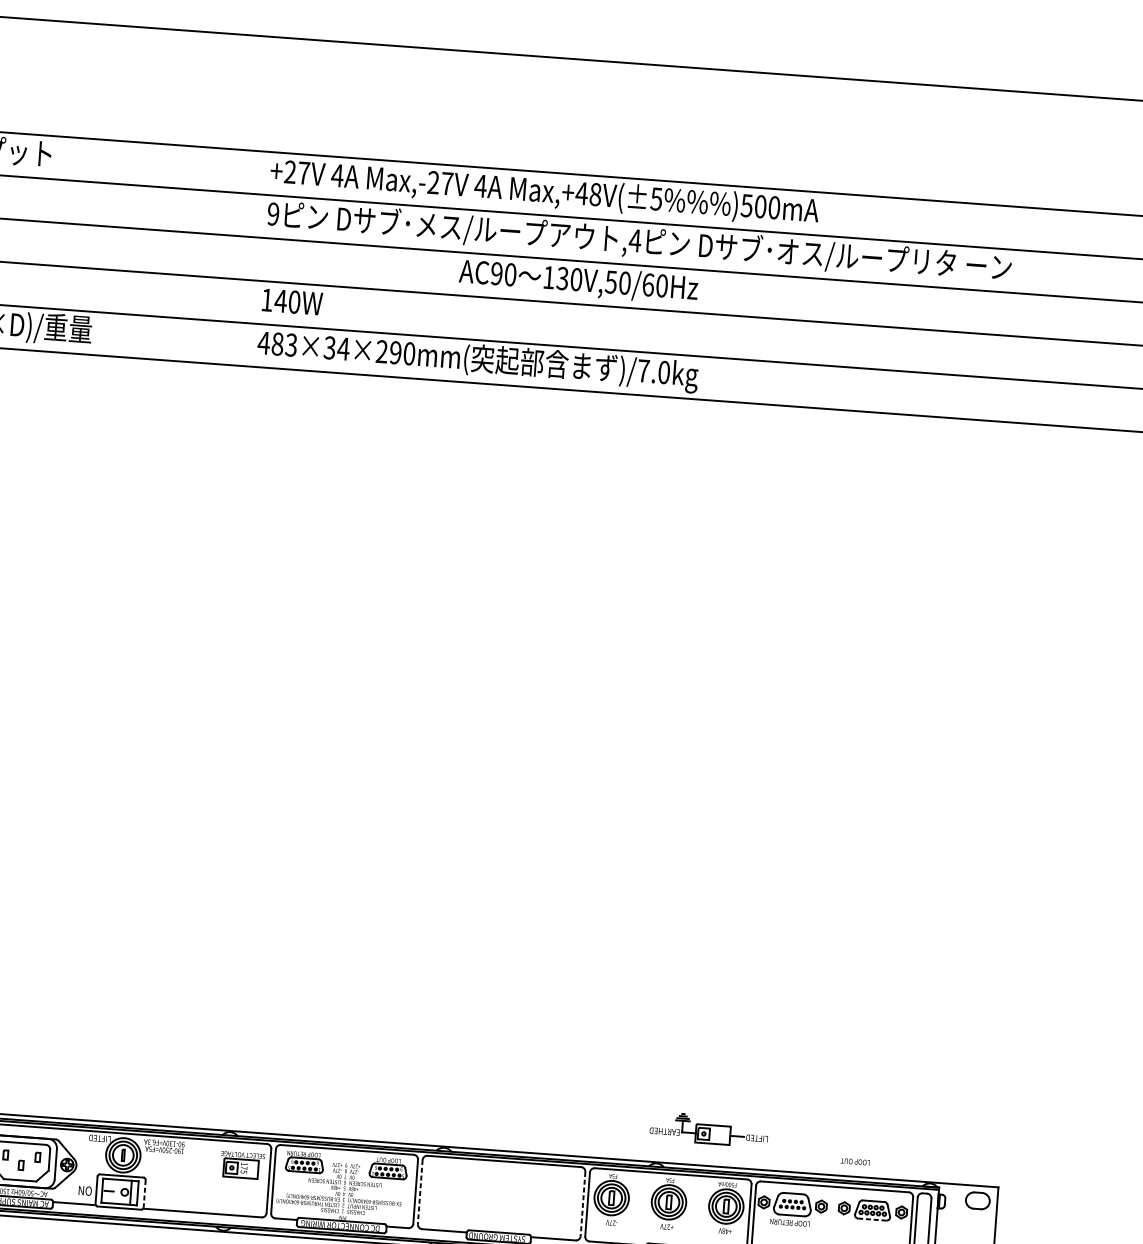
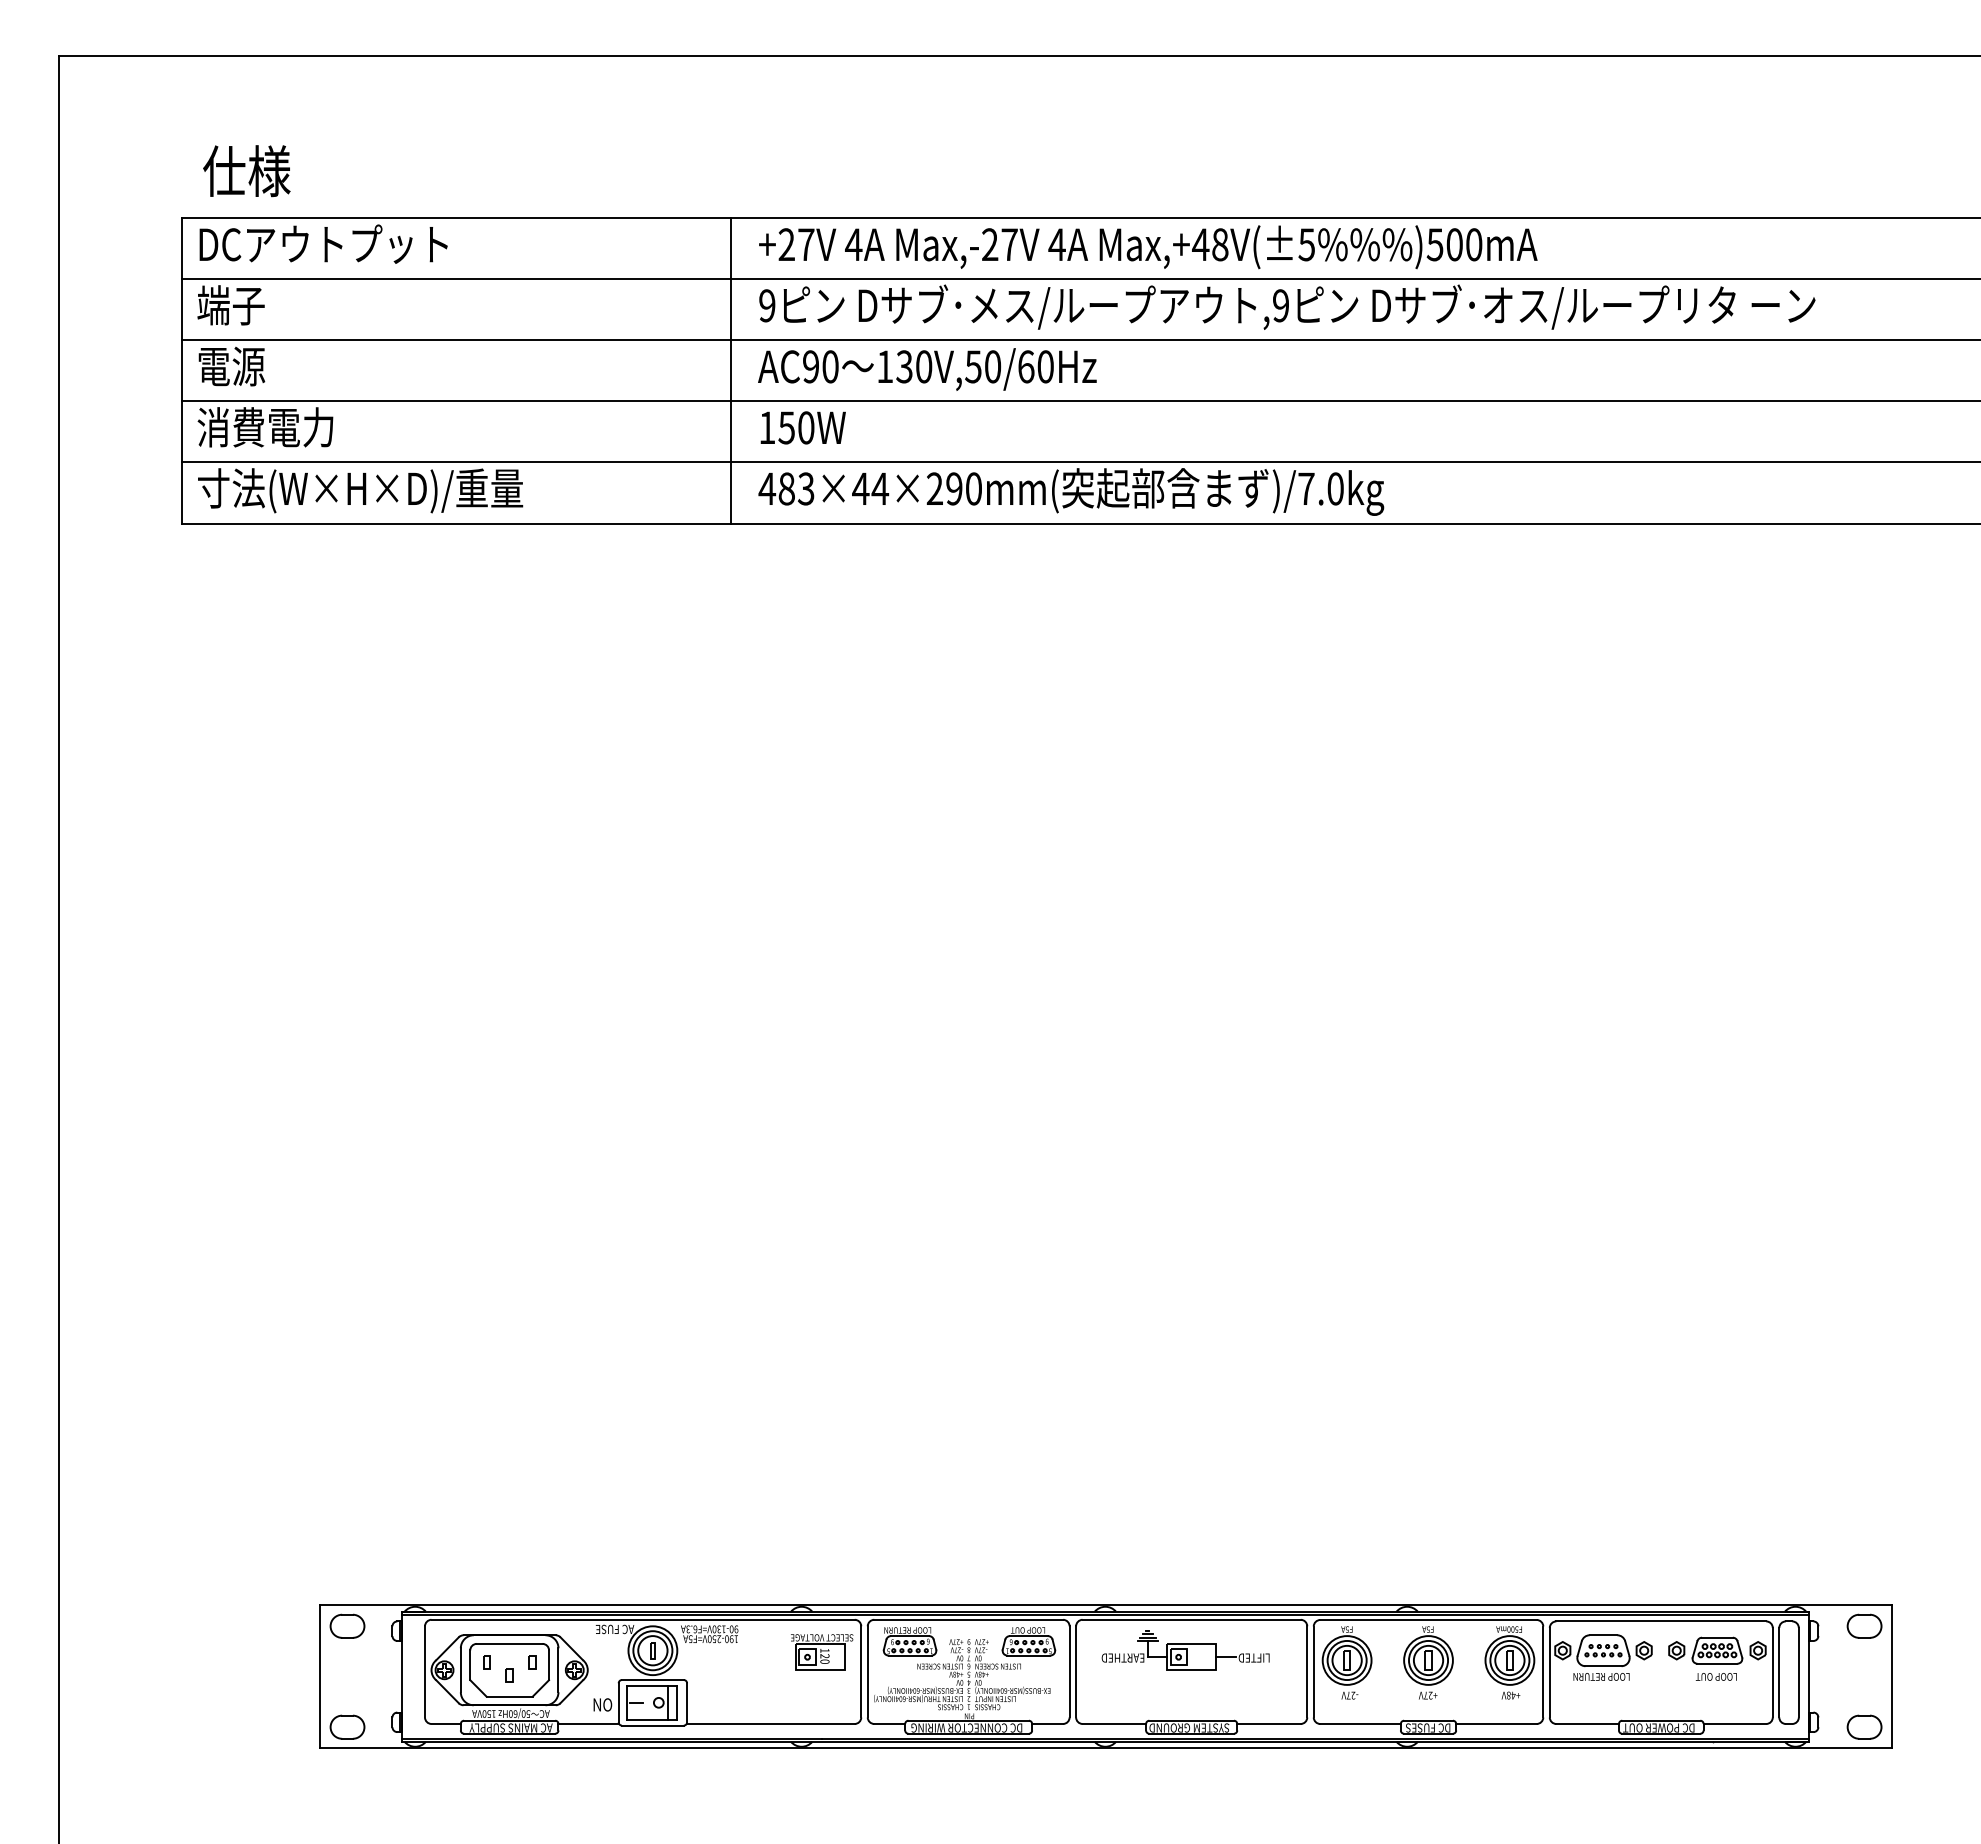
text: (634, 240) -> (1280, 305), ,4 -> ,9
line: (244, 257) -> (730, 370), added
text: (578, 281) -> (927, 369), moved
text: (280, 300) -> (786, 427), 140W -> 150W
text: (329, 347) -> (860, 488), 483×34×290mm( -> 483×44×290mm(
part: (709, 1129) -> (1185, 1650), moved
text: (97, 1138) -> (614, 1629), LIFTED -> AC FUSE
text: (854, 1161) -> (1715, 1676), moved
text: (243, 1169) -> (824, 1658), 175 -> 120
line: (420, 1191) -> (1076, 1671), dashed -> solid
line: (145, 1193) -> (687, 1702), dashed -> solid
line: (583, 1203) -> (1307, 1671), dashed -> solid
line: (872, 1219) -> (1717, 1663), dashed -> solid

